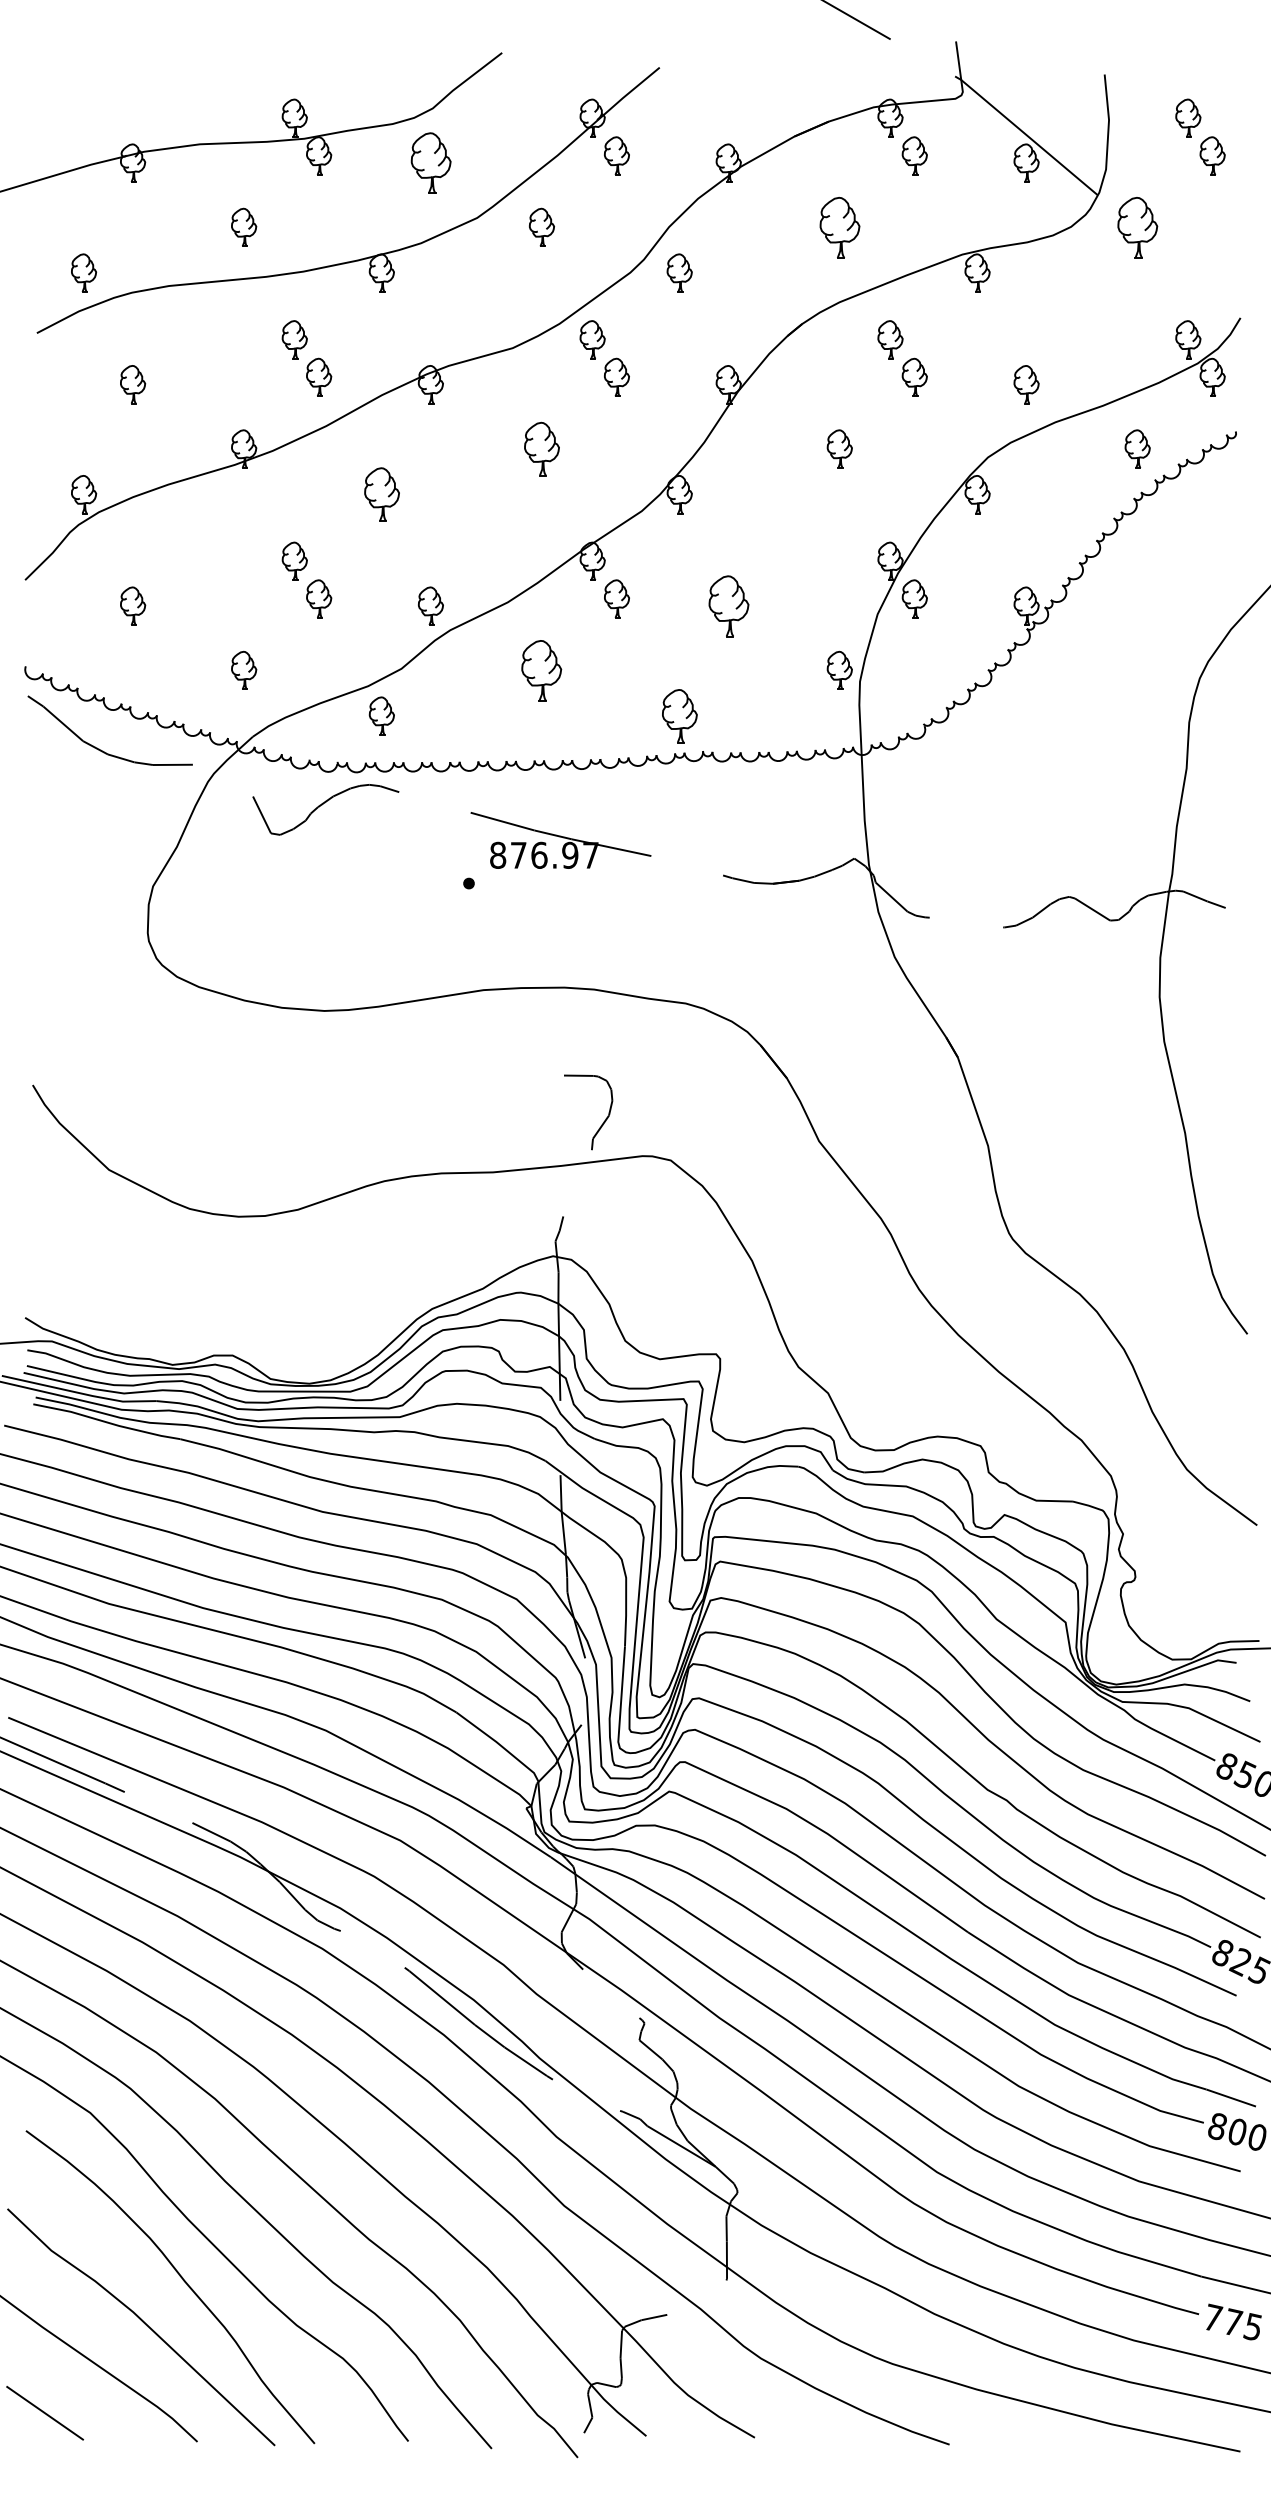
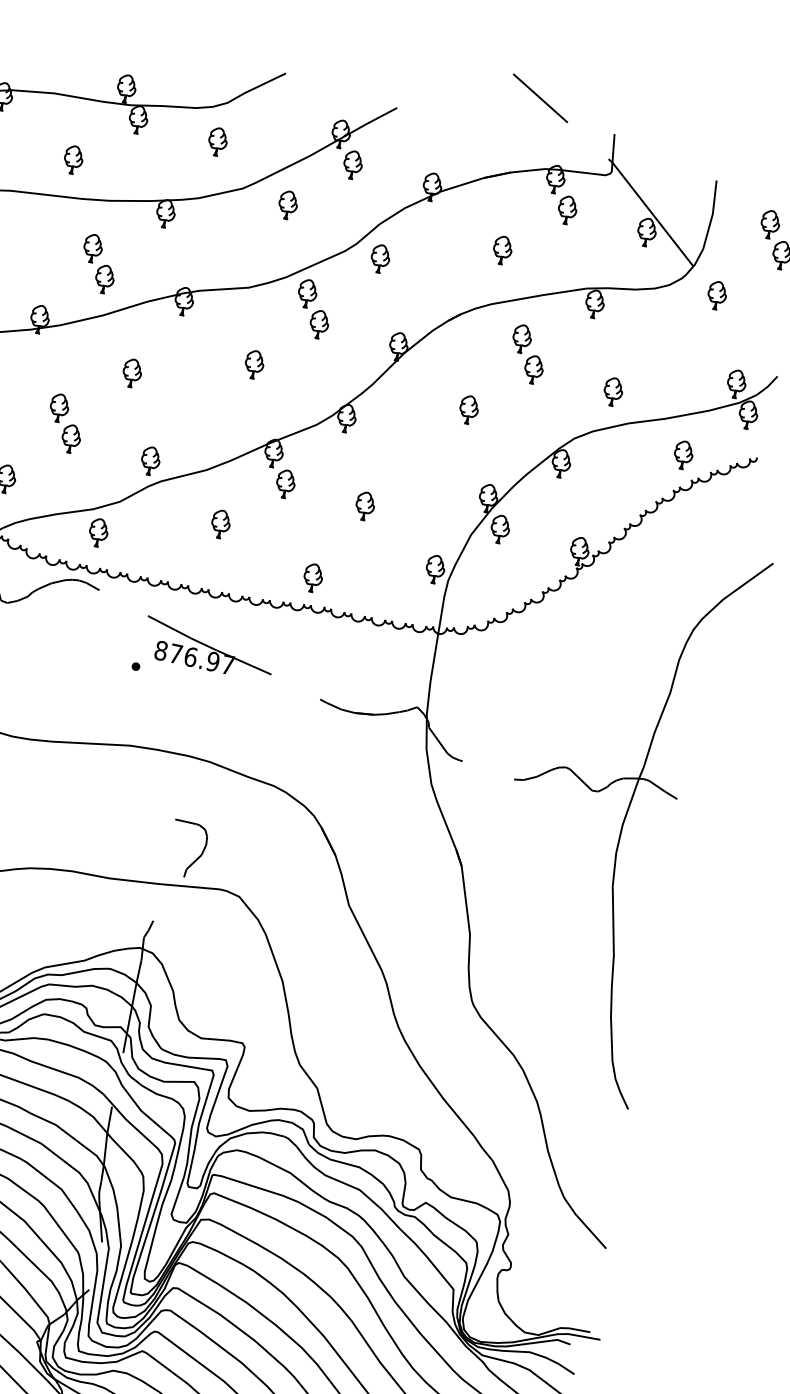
part: (430, 162) -> (217, 141), size x0.62
part: (839, 226) -> (502, 249), size x0.62
part: (1137, 226) -> (717, 294), size x0.62
part: (541, 448) -> (254, 364), size x0.71
part: (381, 494) -> (131, 373), size x0.71
part: (728, 605) -> (365, 505), size x0.62
part: (542, 669) -> (221, 523), size x0.62
part: (679, 715) -> (313, 577), size x0.71

